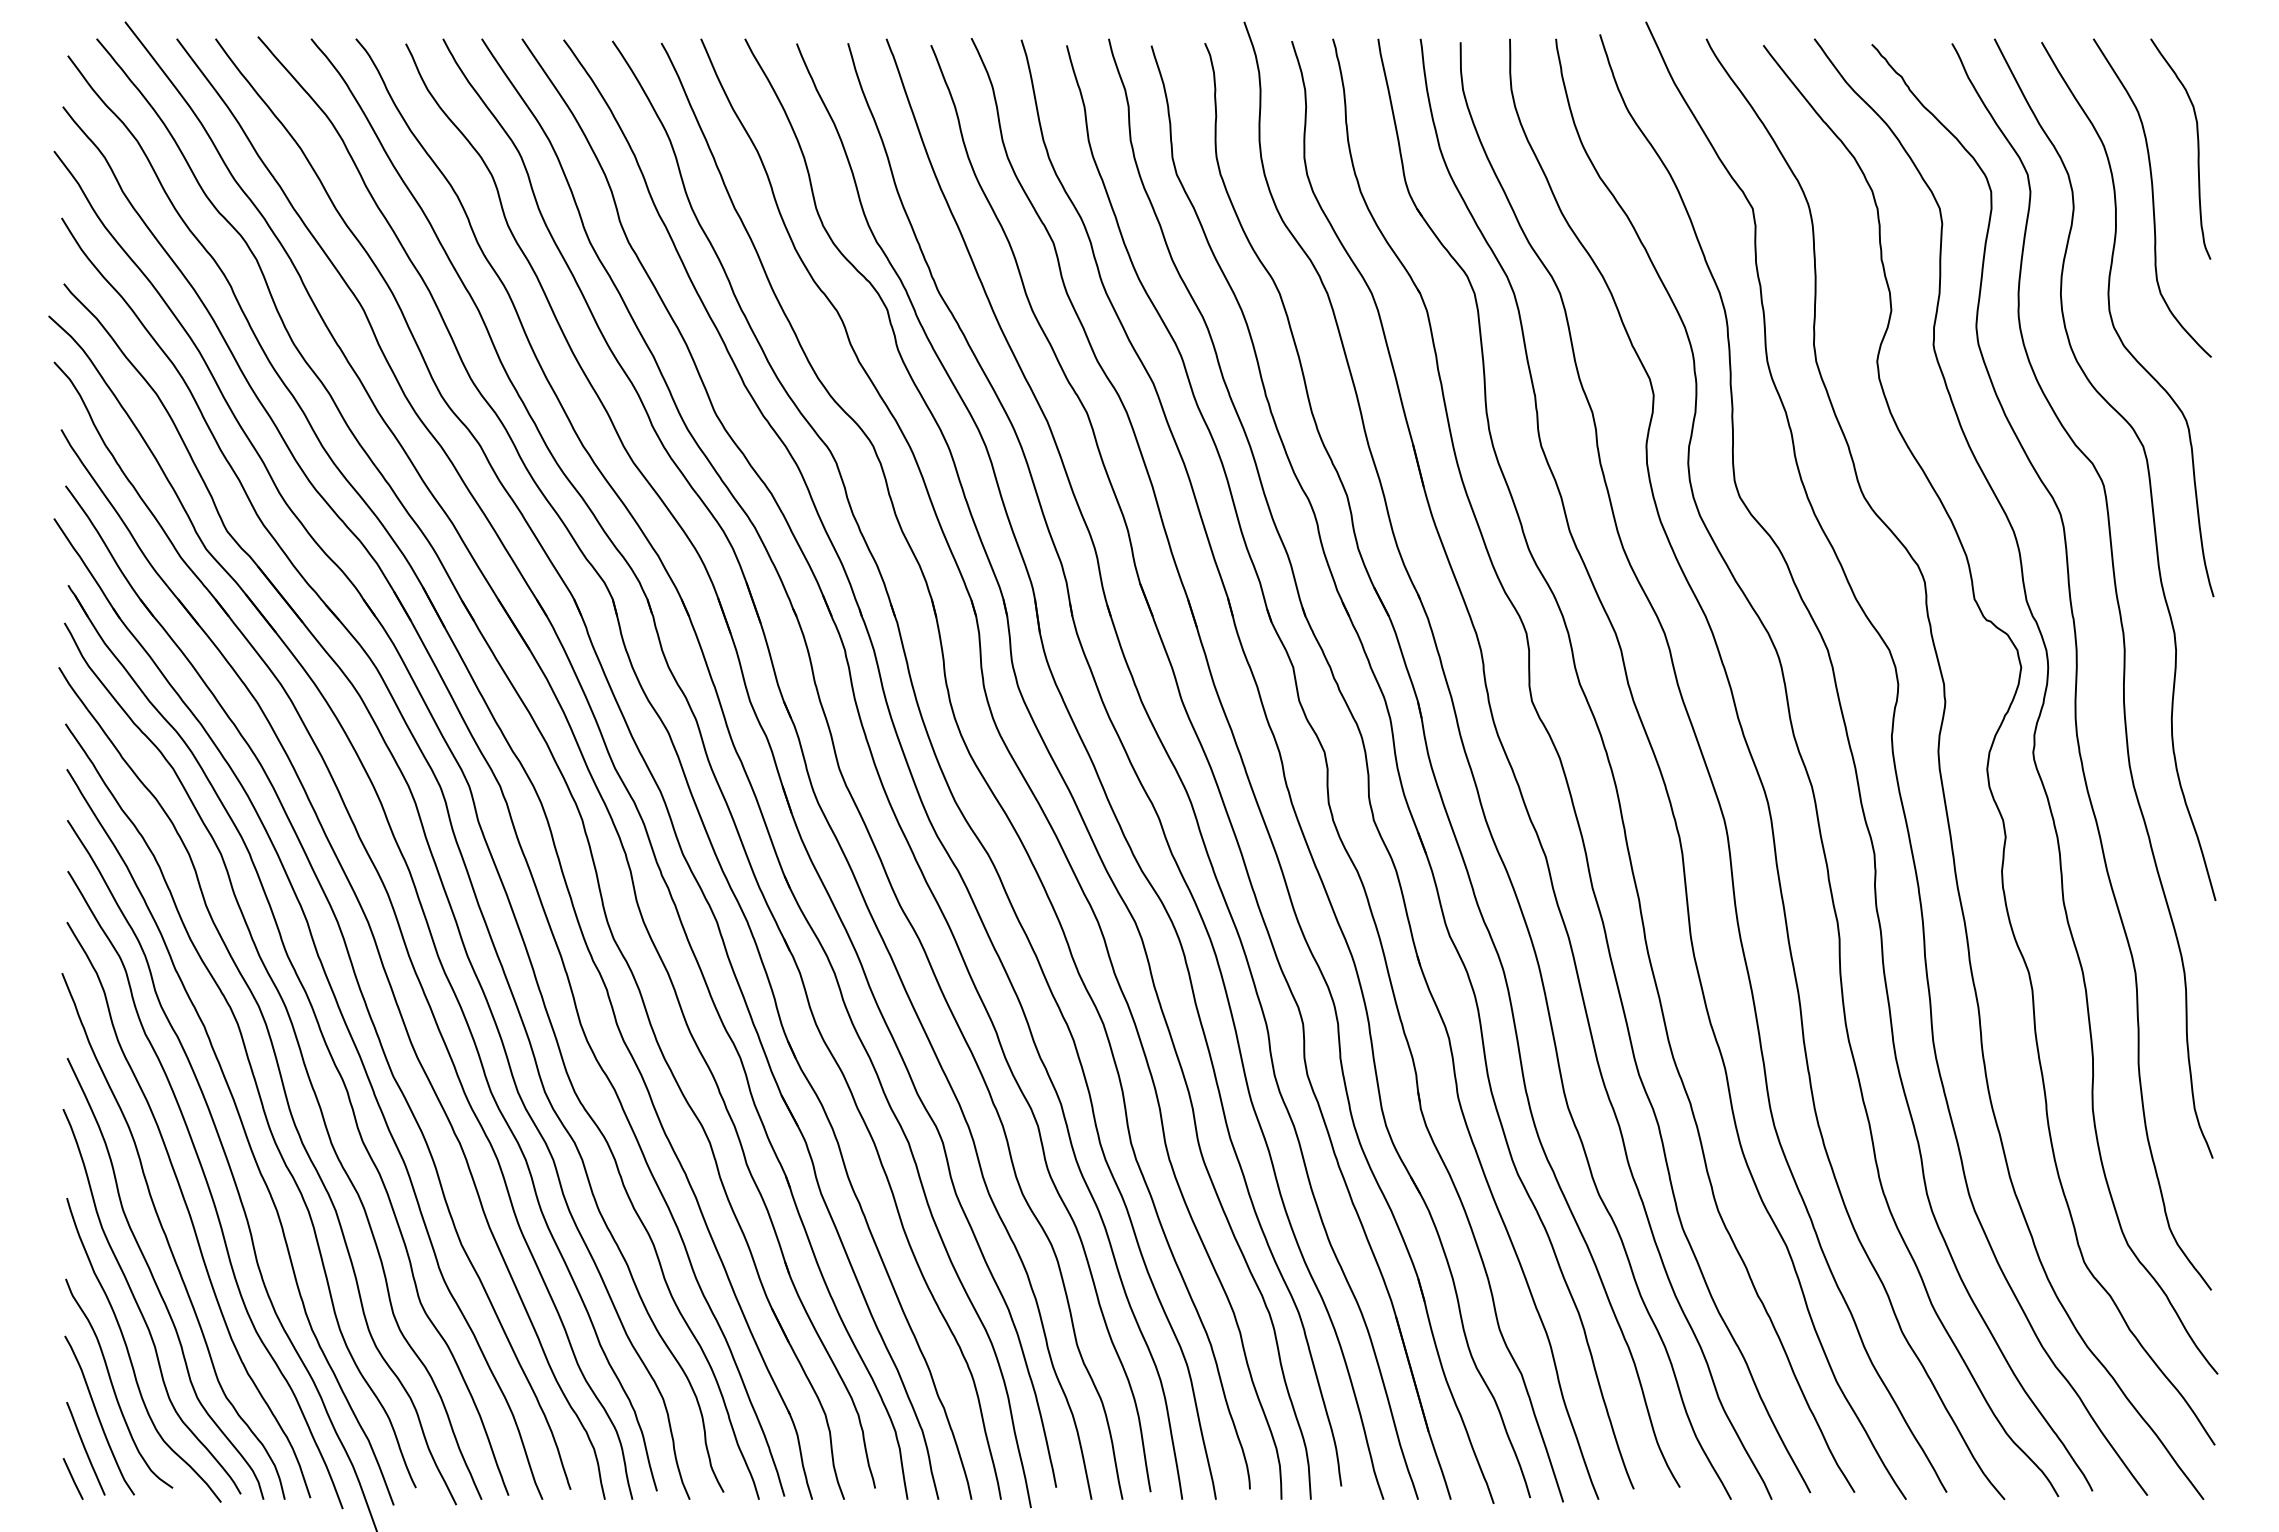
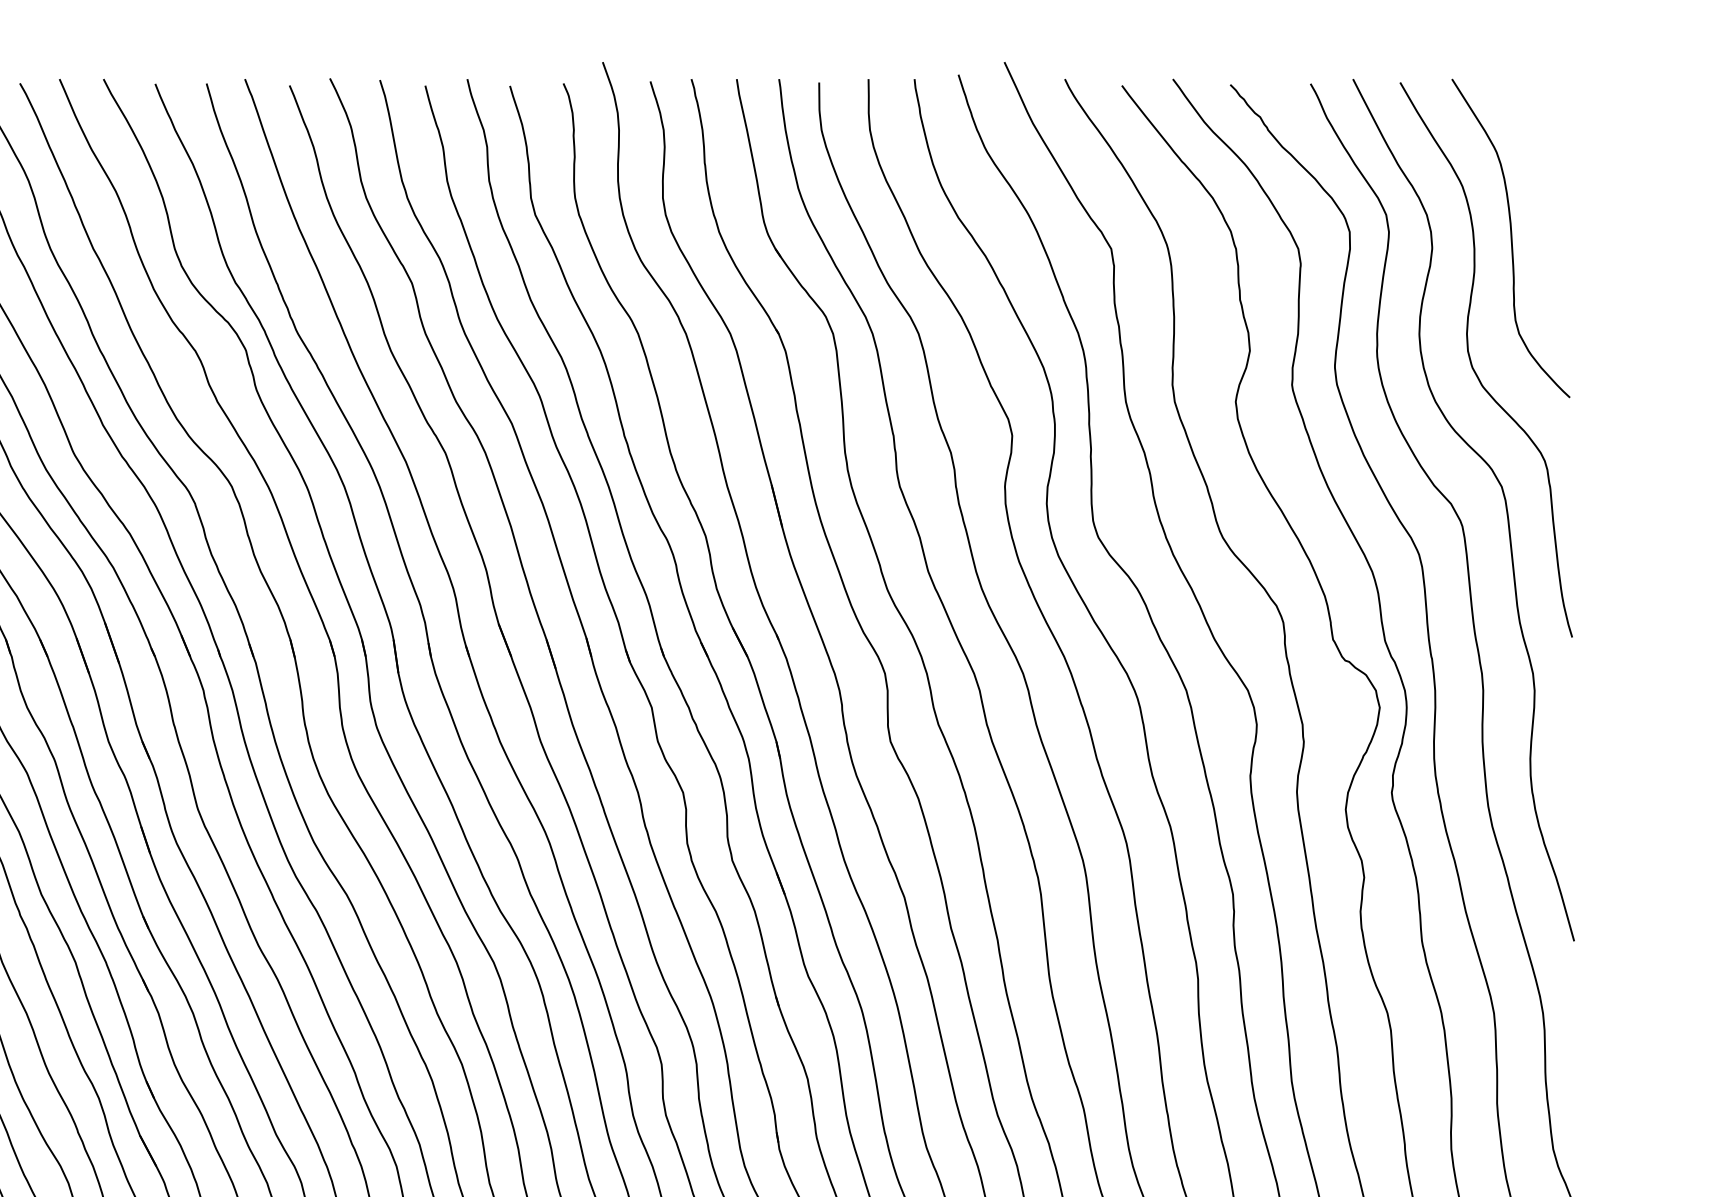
curve: (2197, 148) -> (1556, 188), removed

